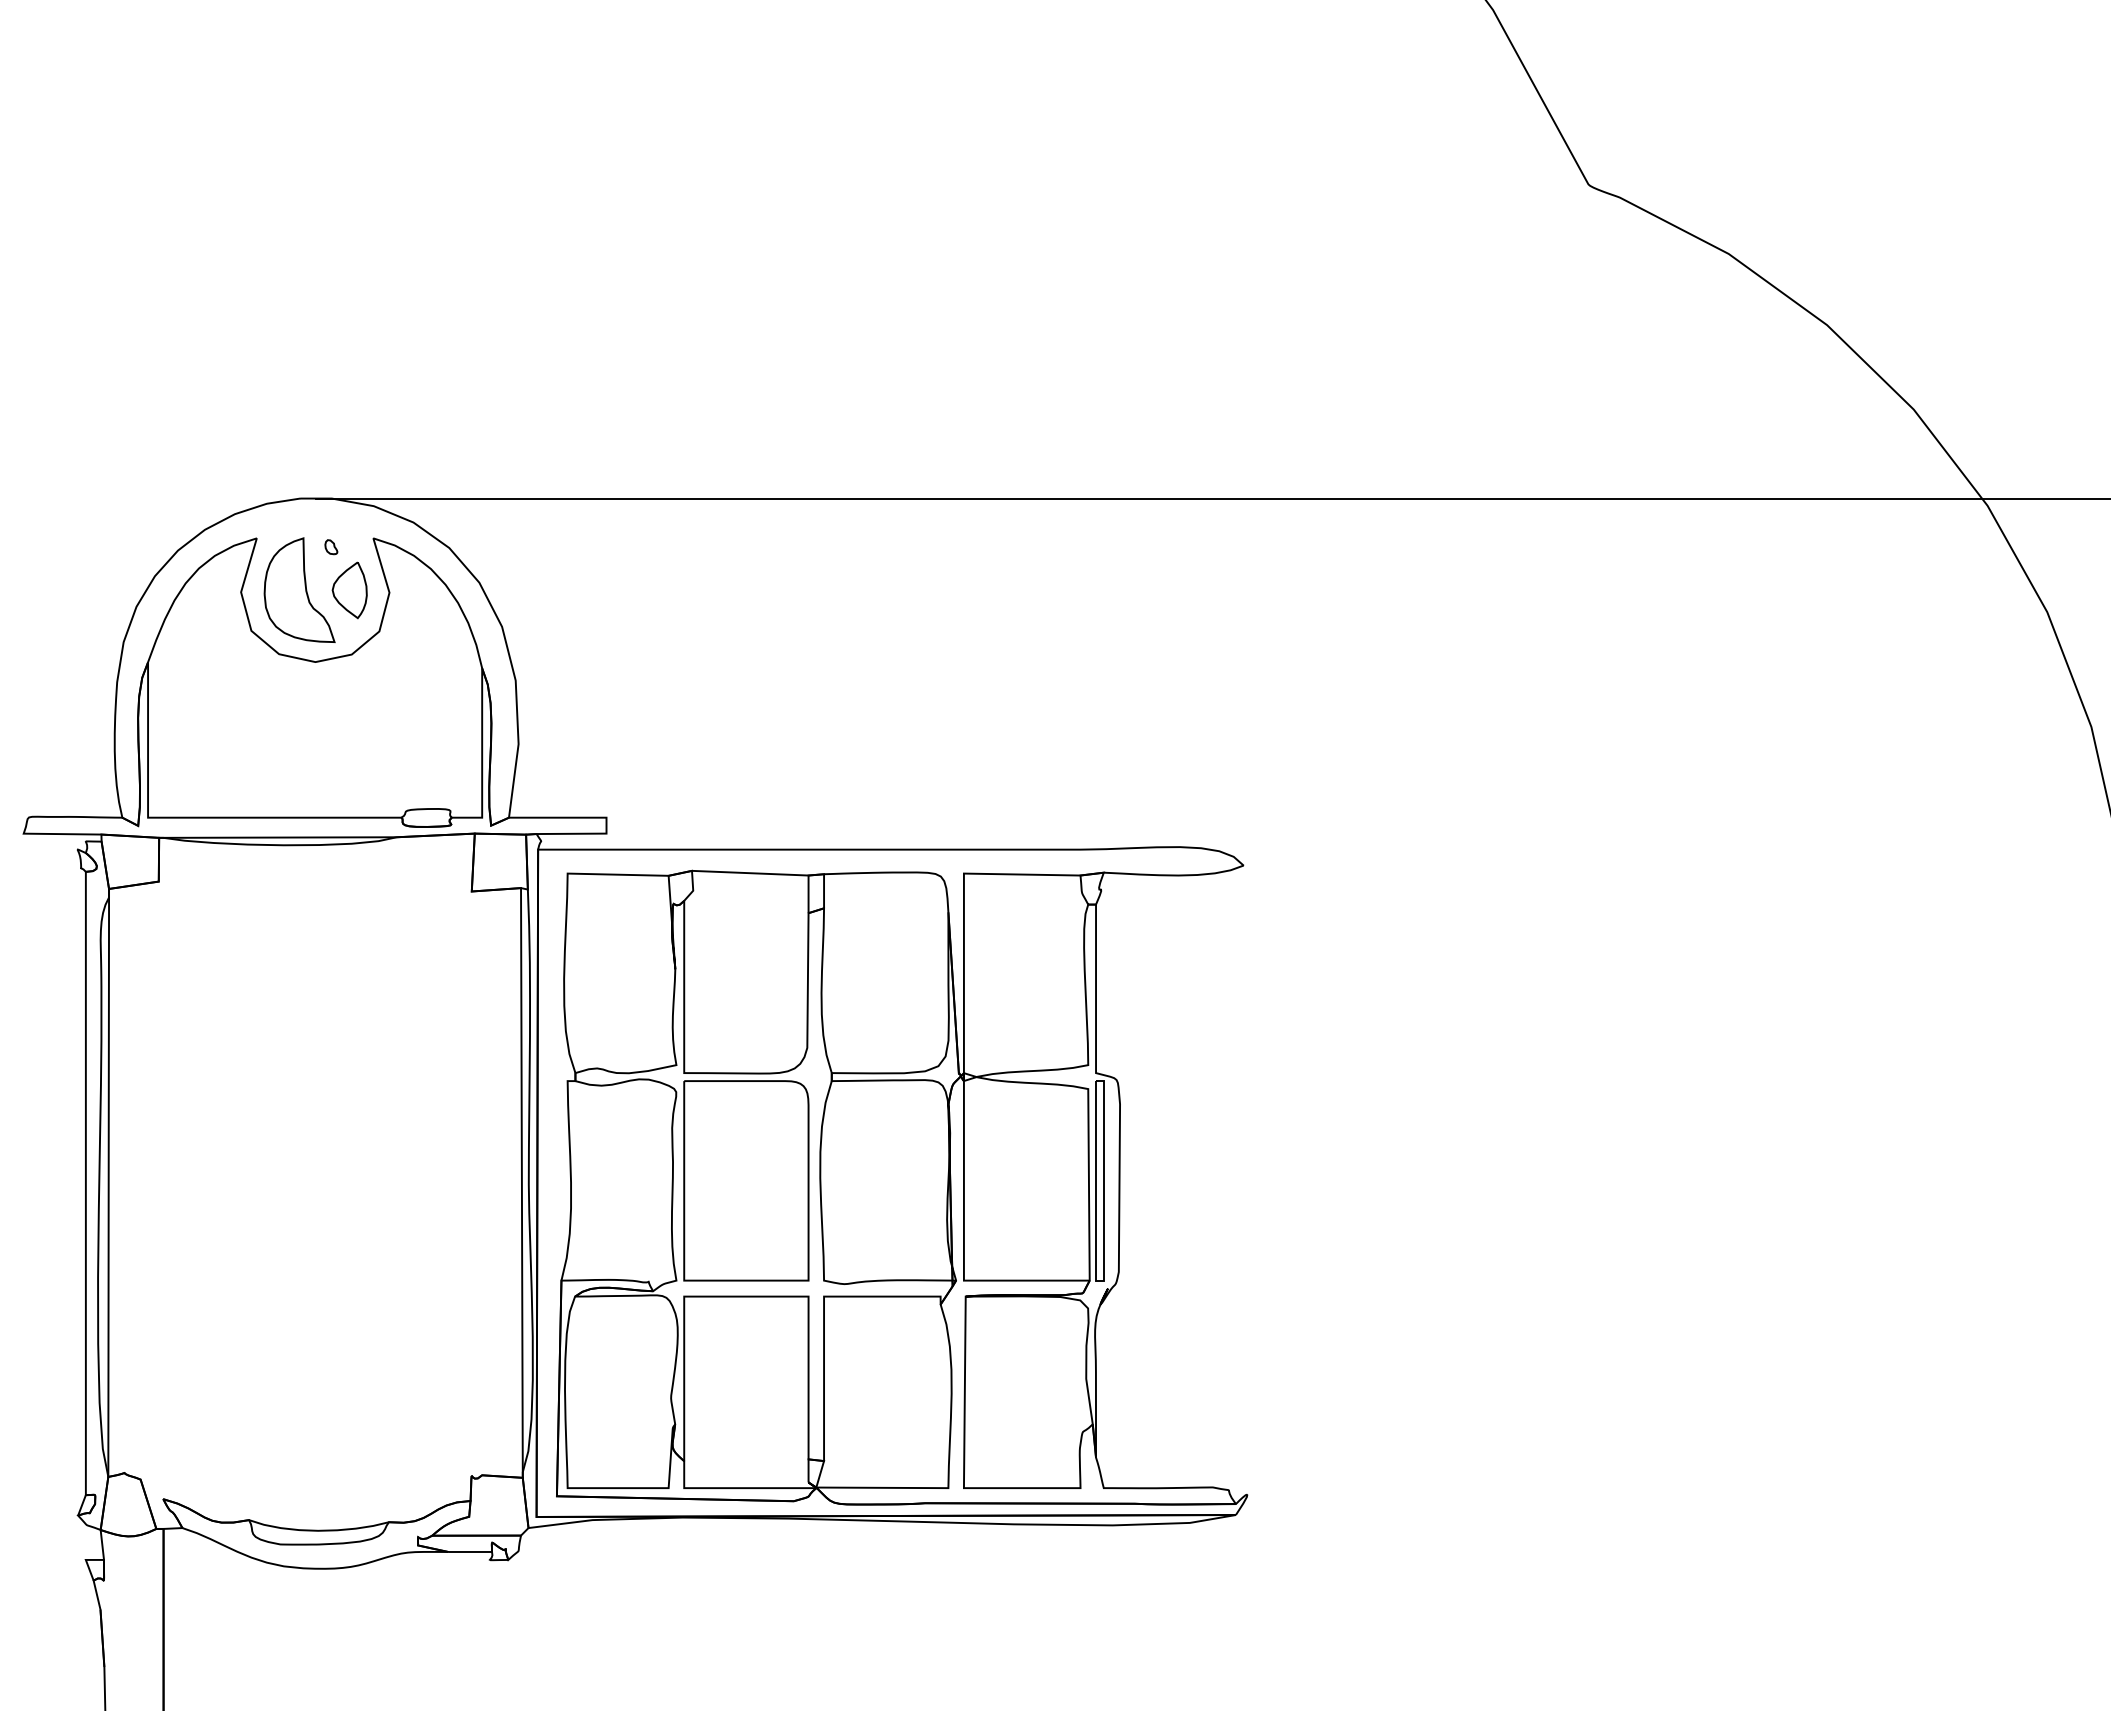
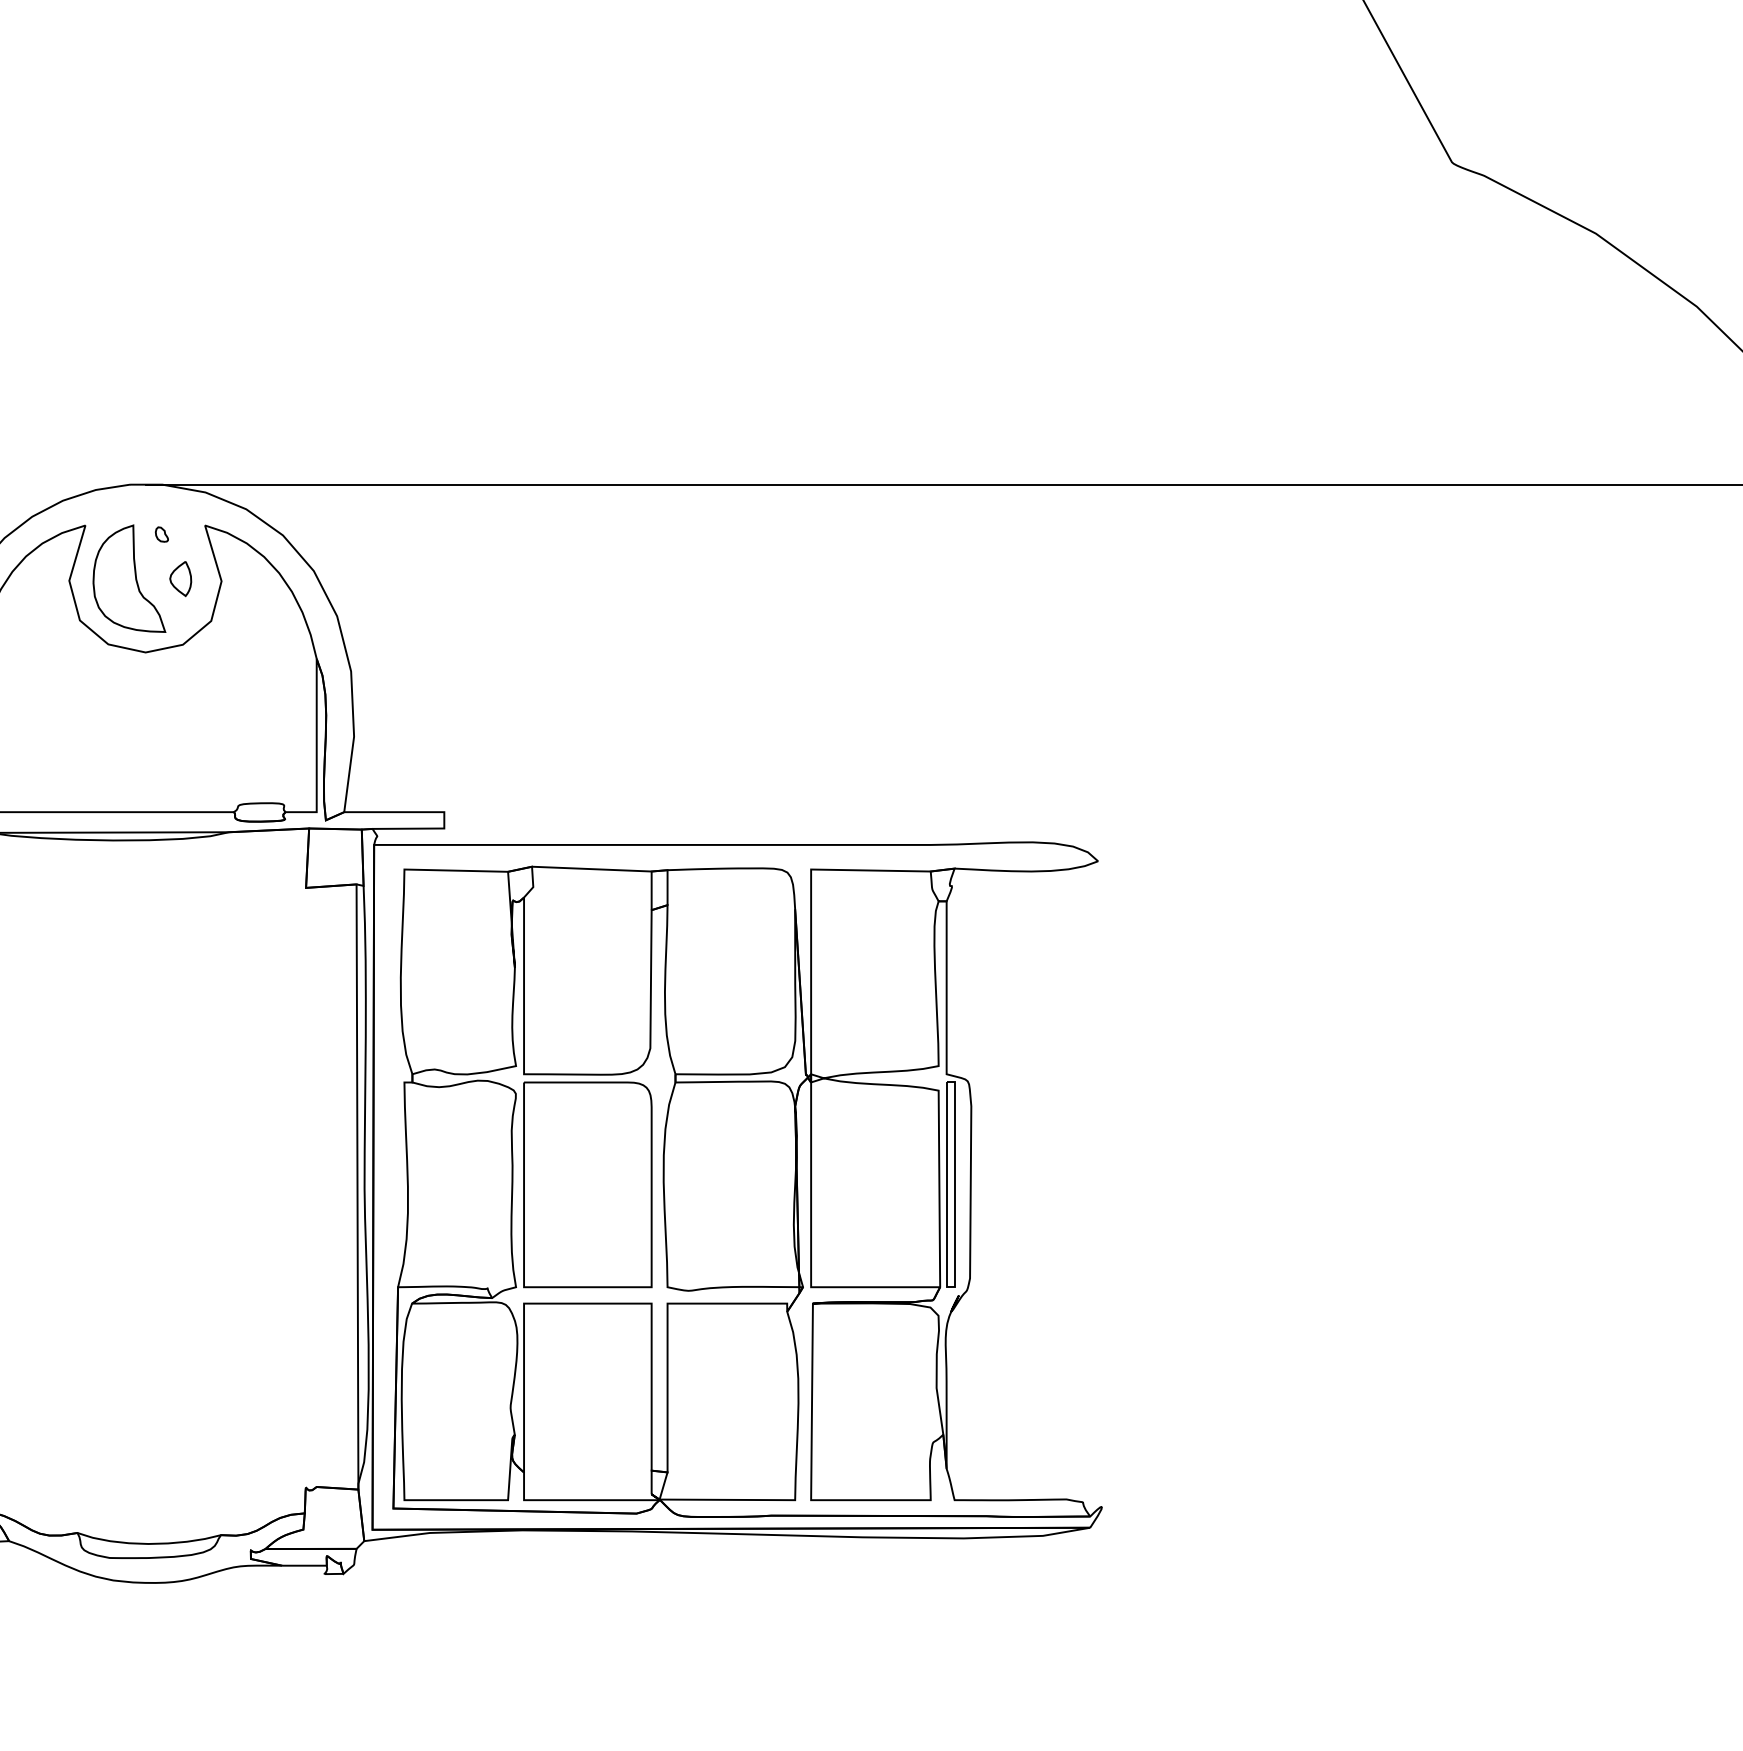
part: (349, 590) -> (180, 579), size x0.6

